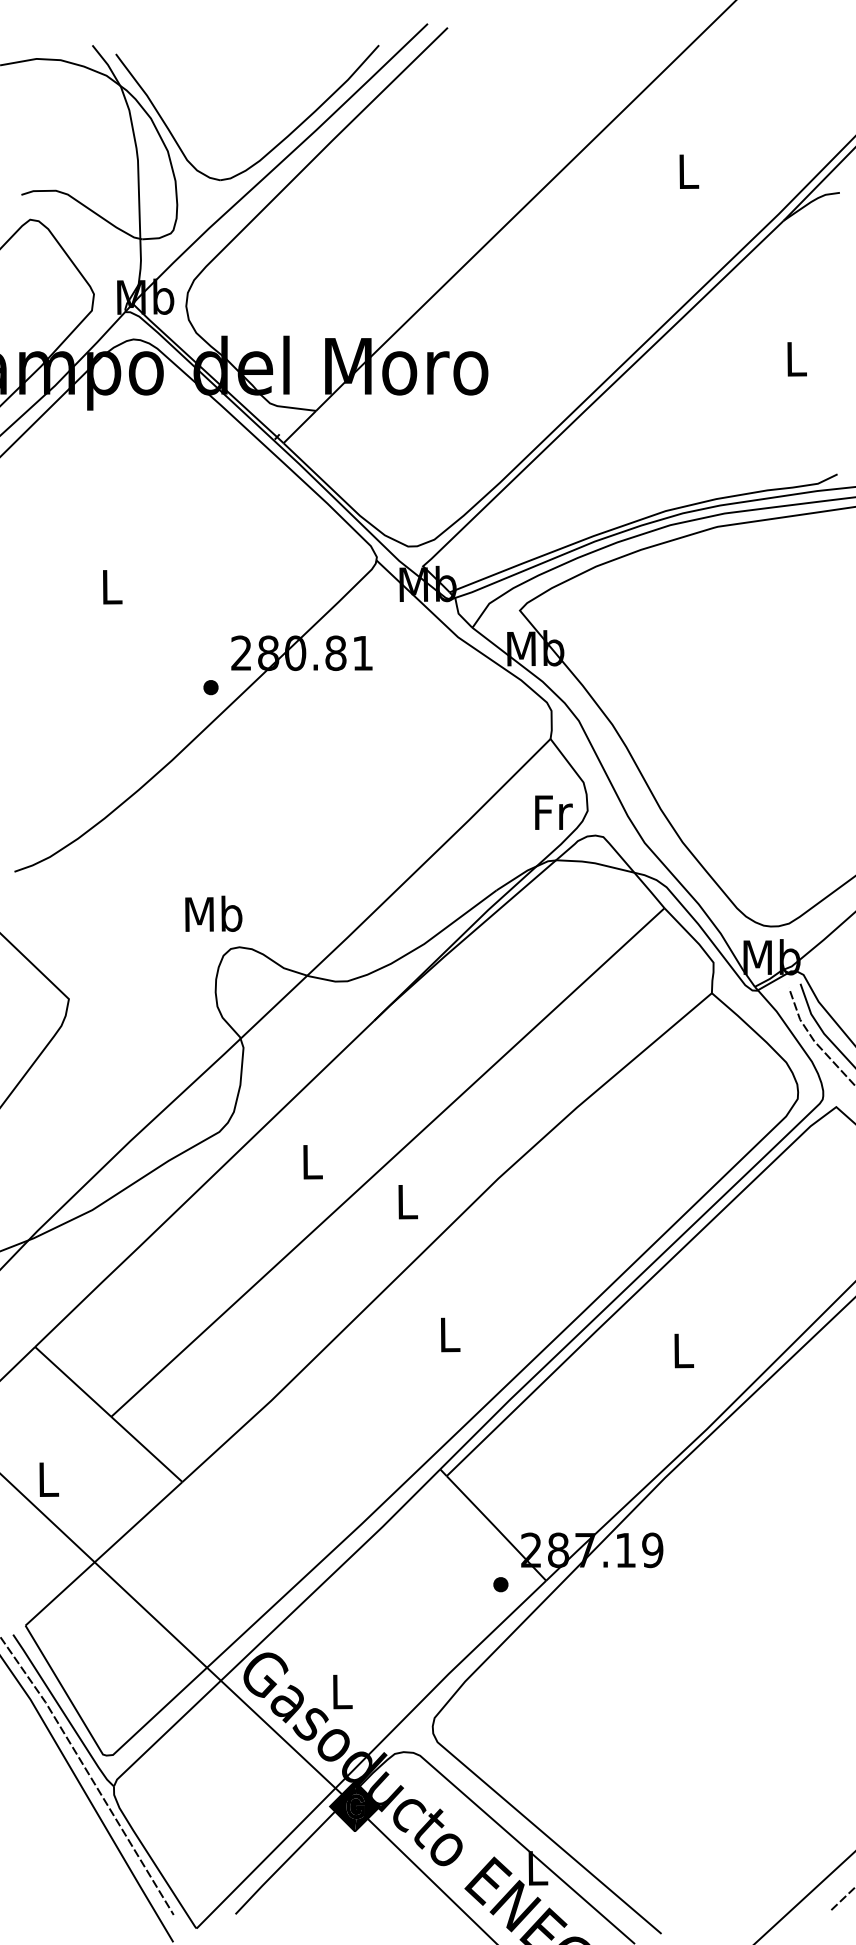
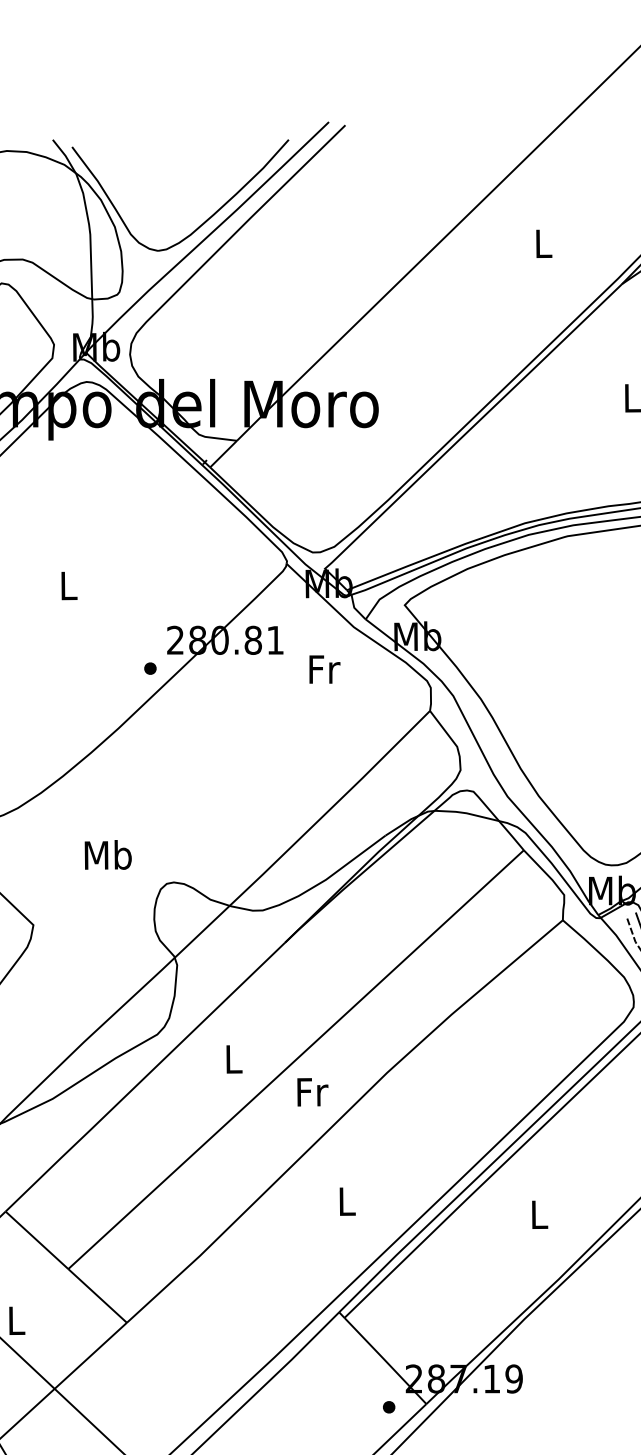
text: (553, 812) -> (324, 669), moved
text: (213, 913) -> (108, 854), moved
text: (408, 1202) -> (313, 1092), L -> Fr

